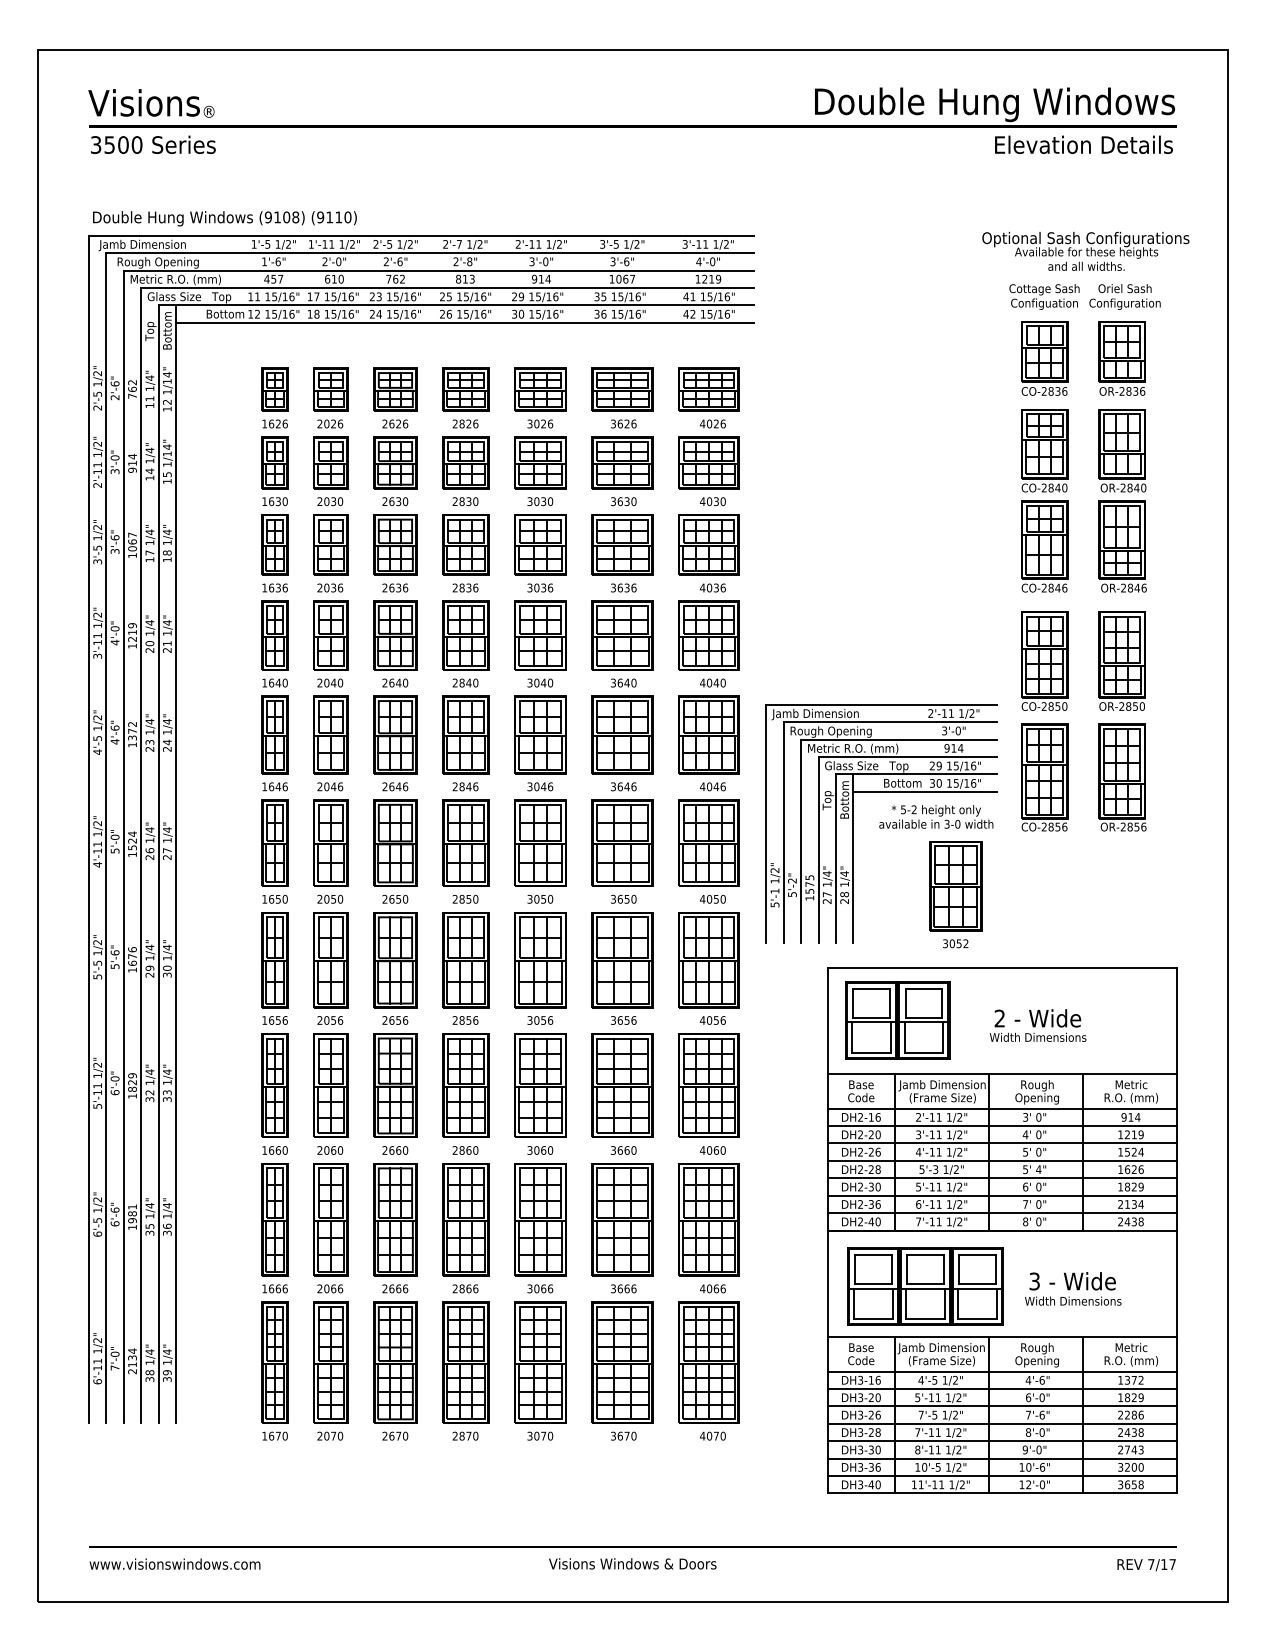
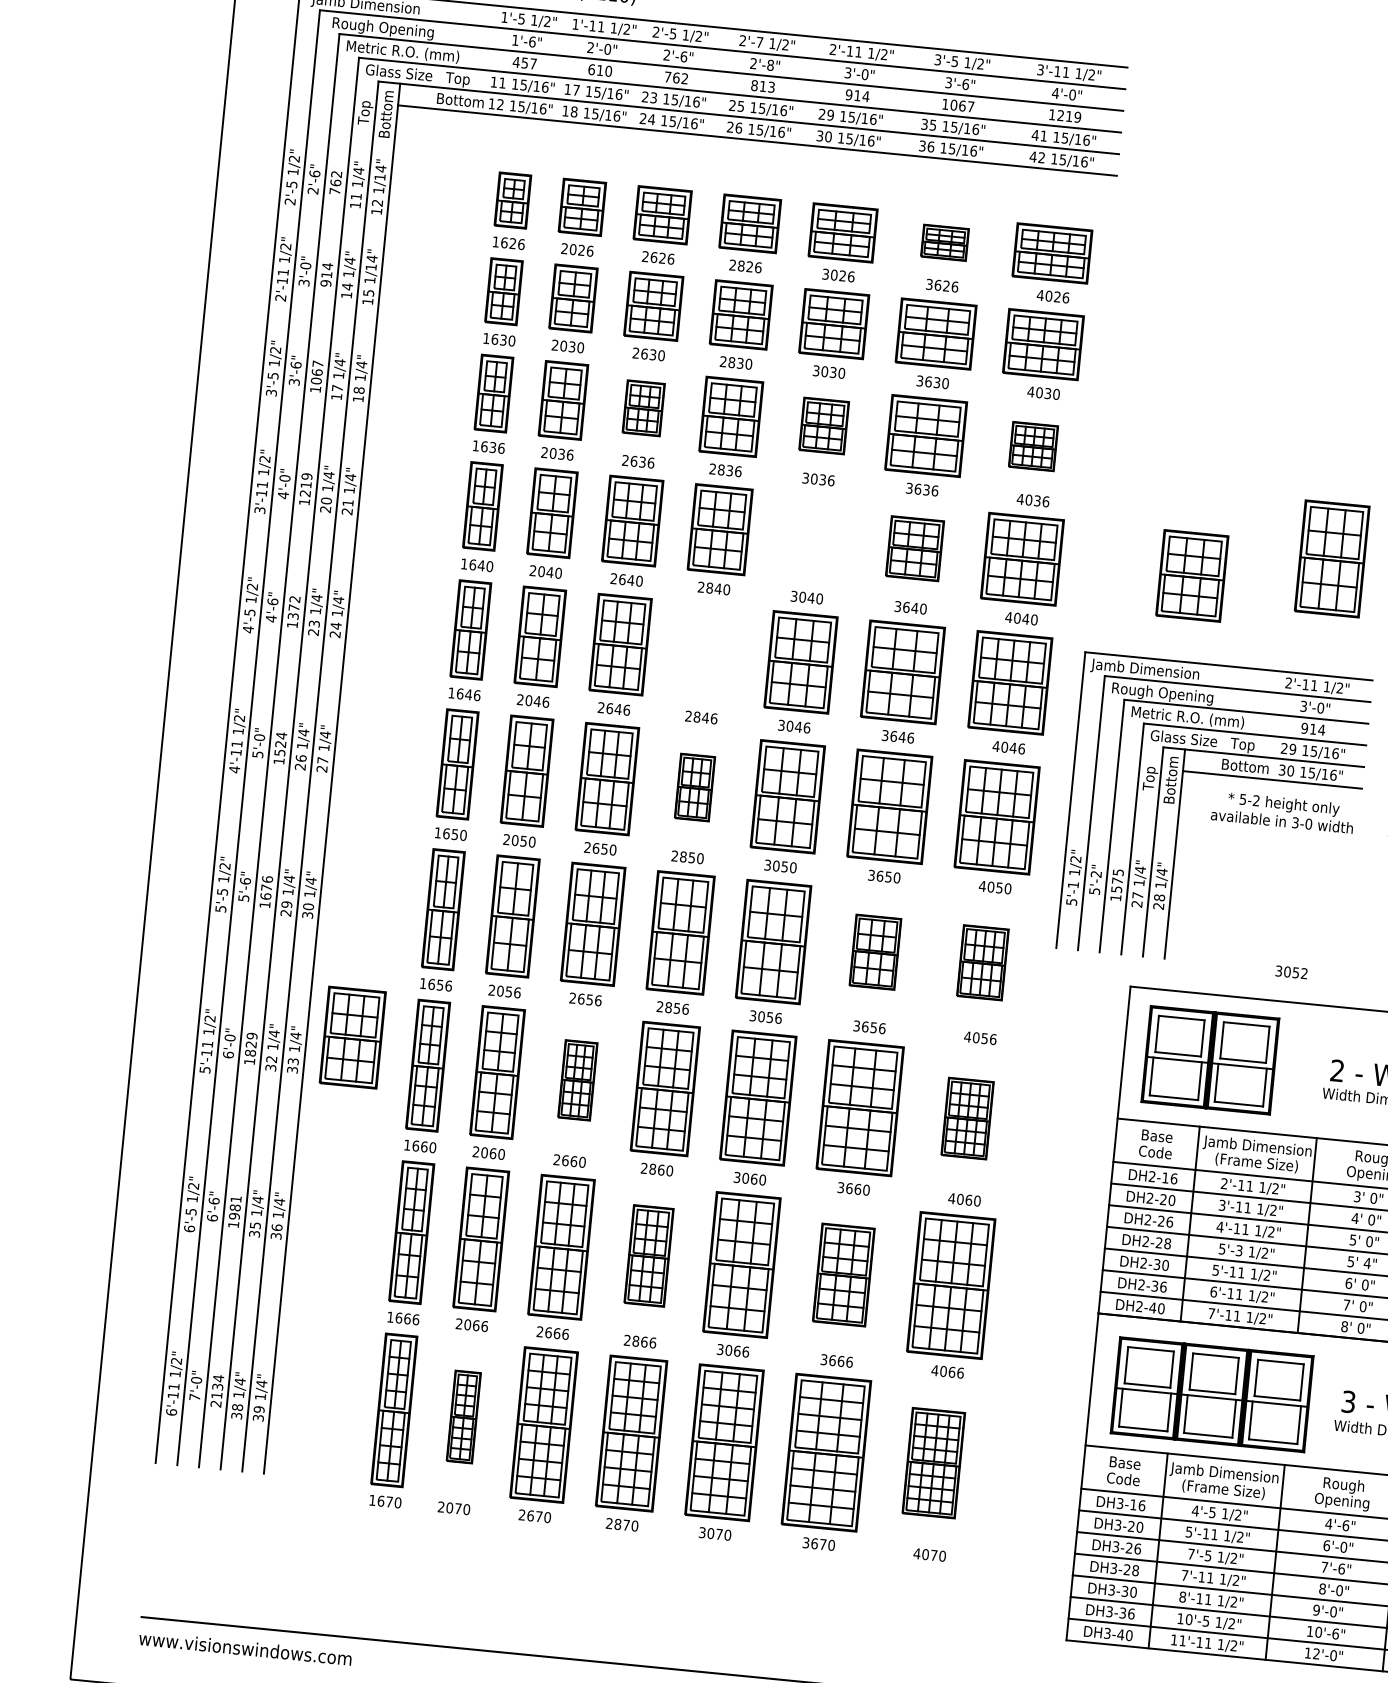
part: (622, 389) -> (944, 242), size x0.6
part: (395, 544) -> (643, 407), size x0.7
part: (540, 544) -> (824, 425), size x0.7
part: (708, 544) -> (1032, 445), size x0.6
part: (540, 635) -> (1192, 575), moved
part: (622, 635) -> (914, 548), size x0.7
part: (465, 734) -> (352, 1036), moved
part: (465, 842) -> (694, 786), size x0.6
part: (955, 886) -> (1331, 559), moved
part: (622, 960) -> (875, 952), size x0.6
part: (708, 960) -> (982, 963), size x0.6
part: (395, 1085) -> (577, 1080), size x0.6
part: (708, 1085) -> (967, 1118), size x0.6
part: (465, 1219) -> (648, 1255), size x0.7
part: (622, 1219) -> (843, 1274), size x0.7
part: (330, 1362) -> (463, 1416), size x0.6
part: (708, 1362) -> (933, 1462), size x0.7

